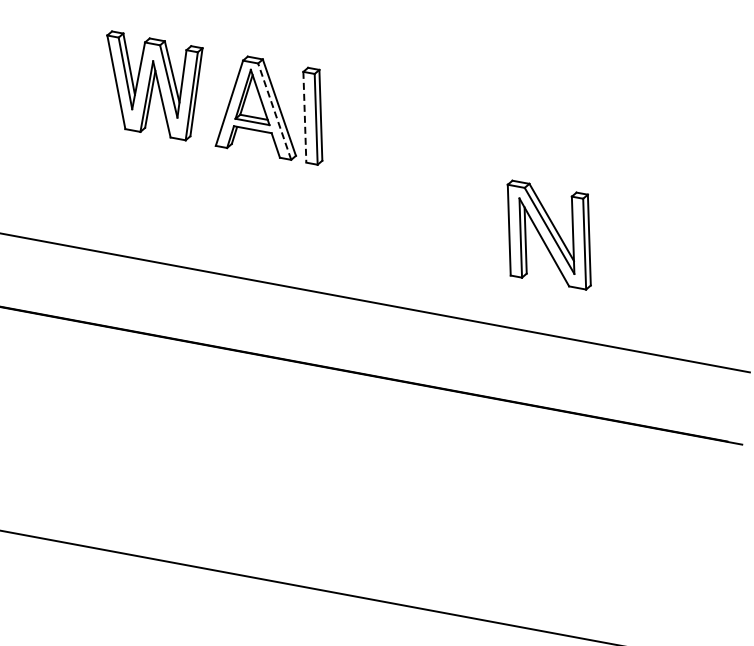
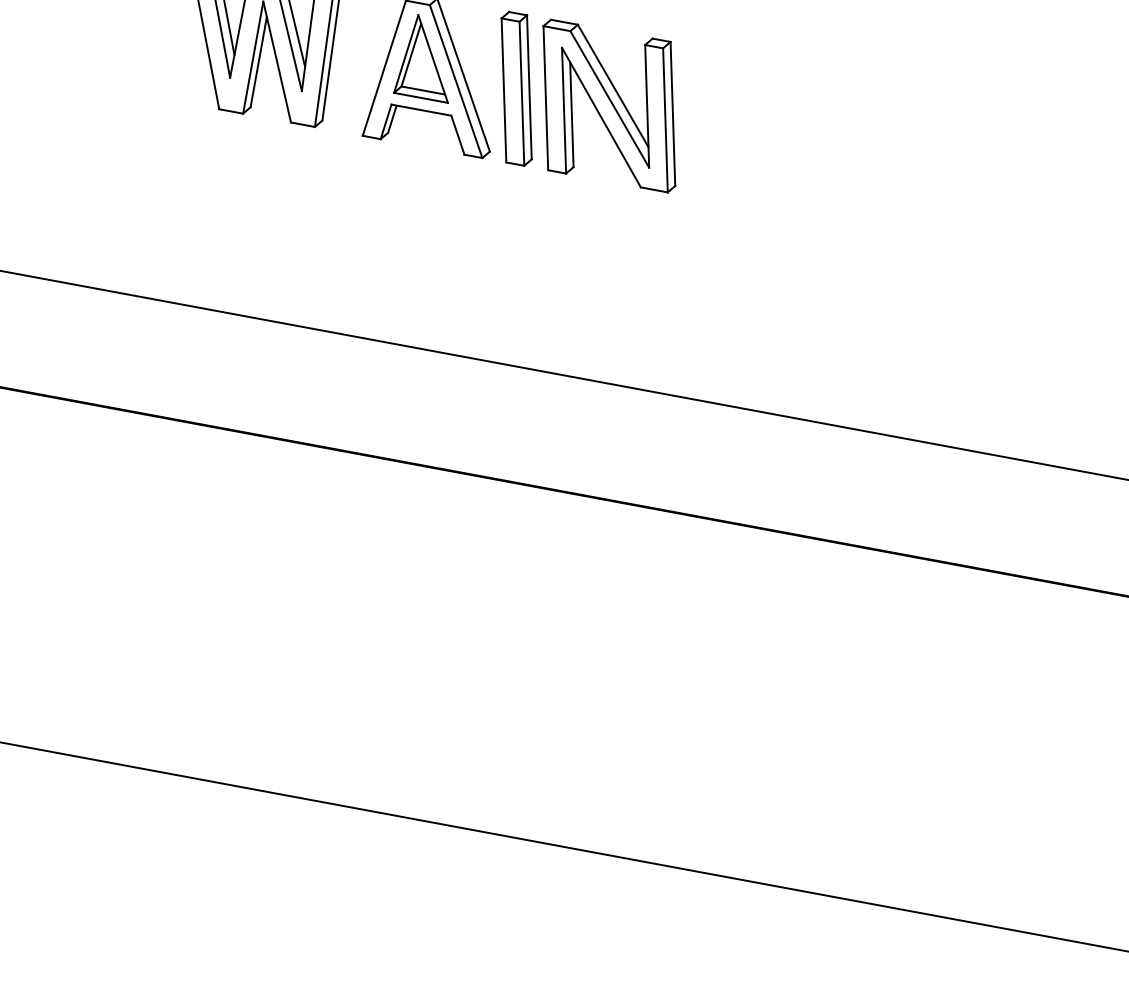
line: (274, 111) -> (455, 81), dashed -> solid
line: (304, 117) -> (503, 90), dashed -> solid
part: (548, 234) -> (608, 105), moved

